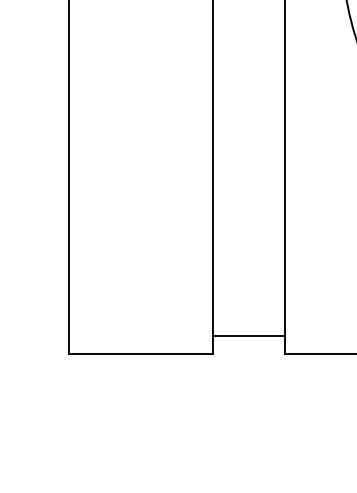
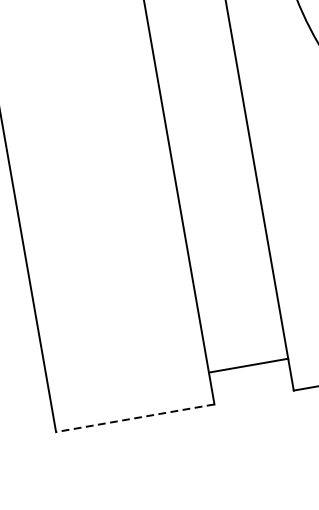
line: (249, 335) -> (248, 365), moved
line: (140, 353) -> (134, 417), solid -> dashed

